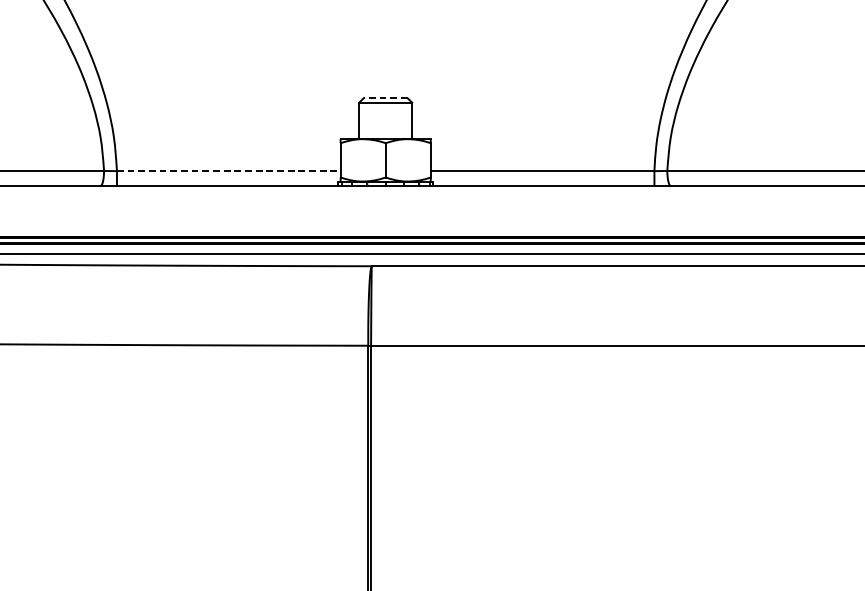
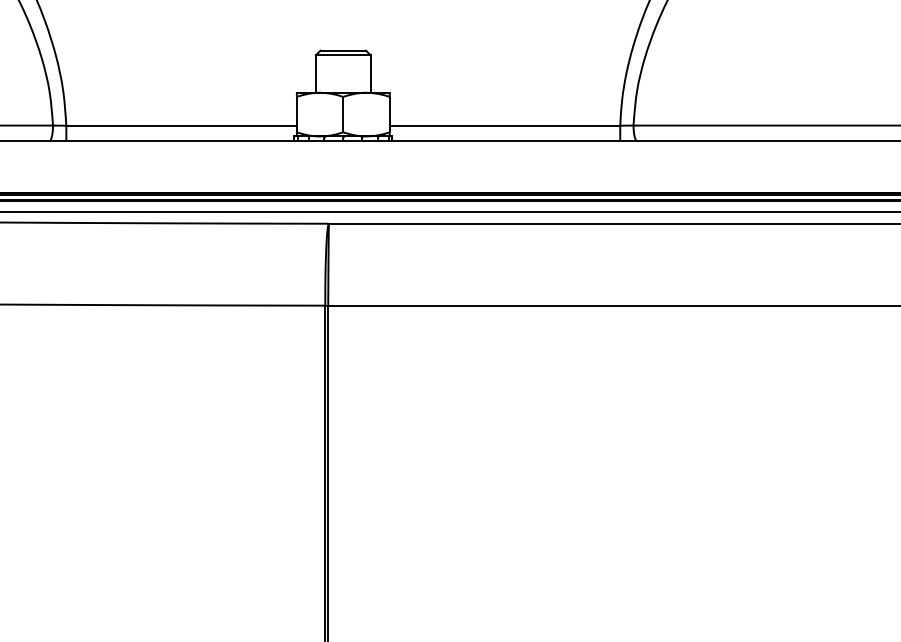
line: (385, 98) -> (343, 50), dashed -> solid
line: (229, 170) -> (182, 125), dashed -> solid

